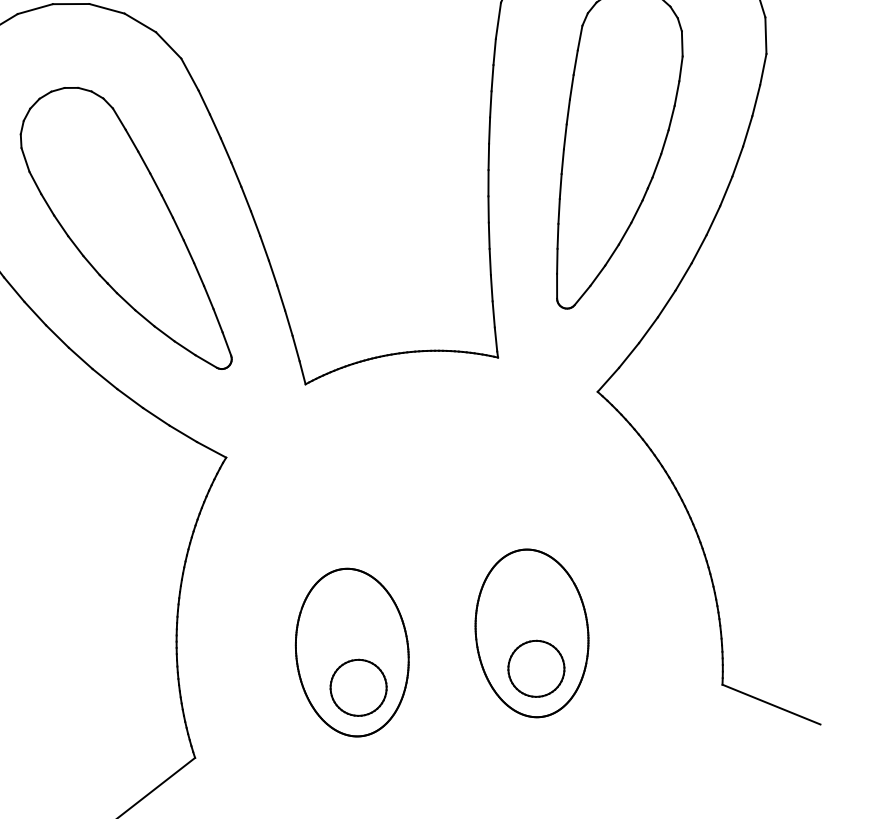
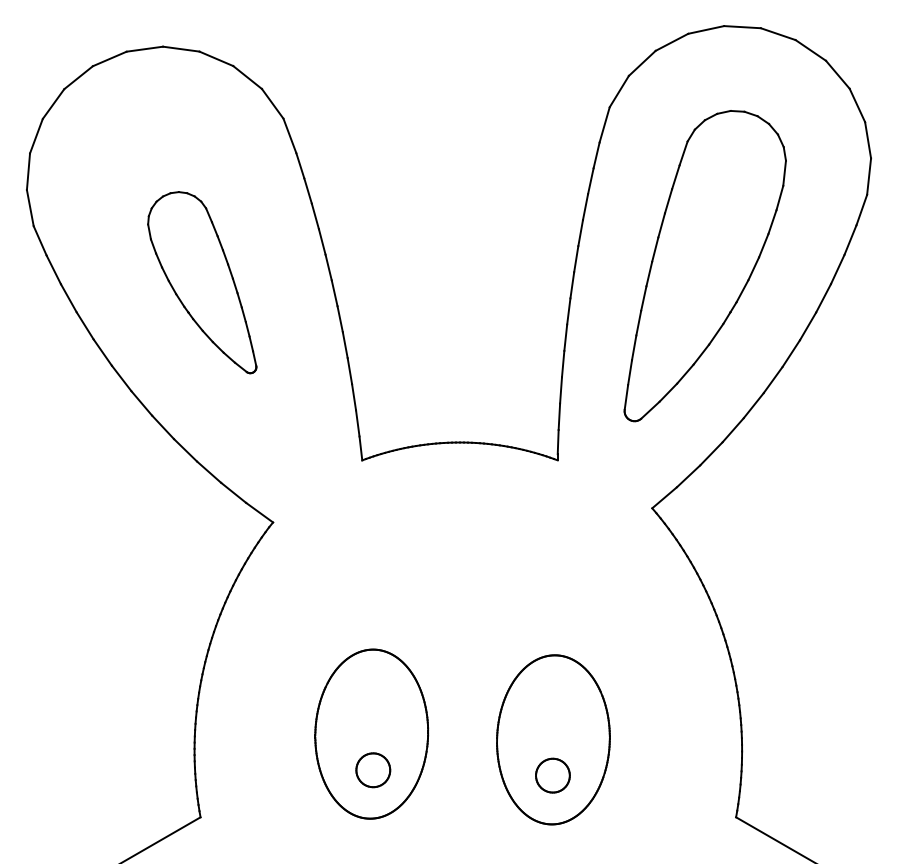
part: (123, 230) -> (202, 282), size x0.6
part: (535, 668) -> (552, 775), size x0.6
part: (359, 688) -> (373, 770), size x0.6

